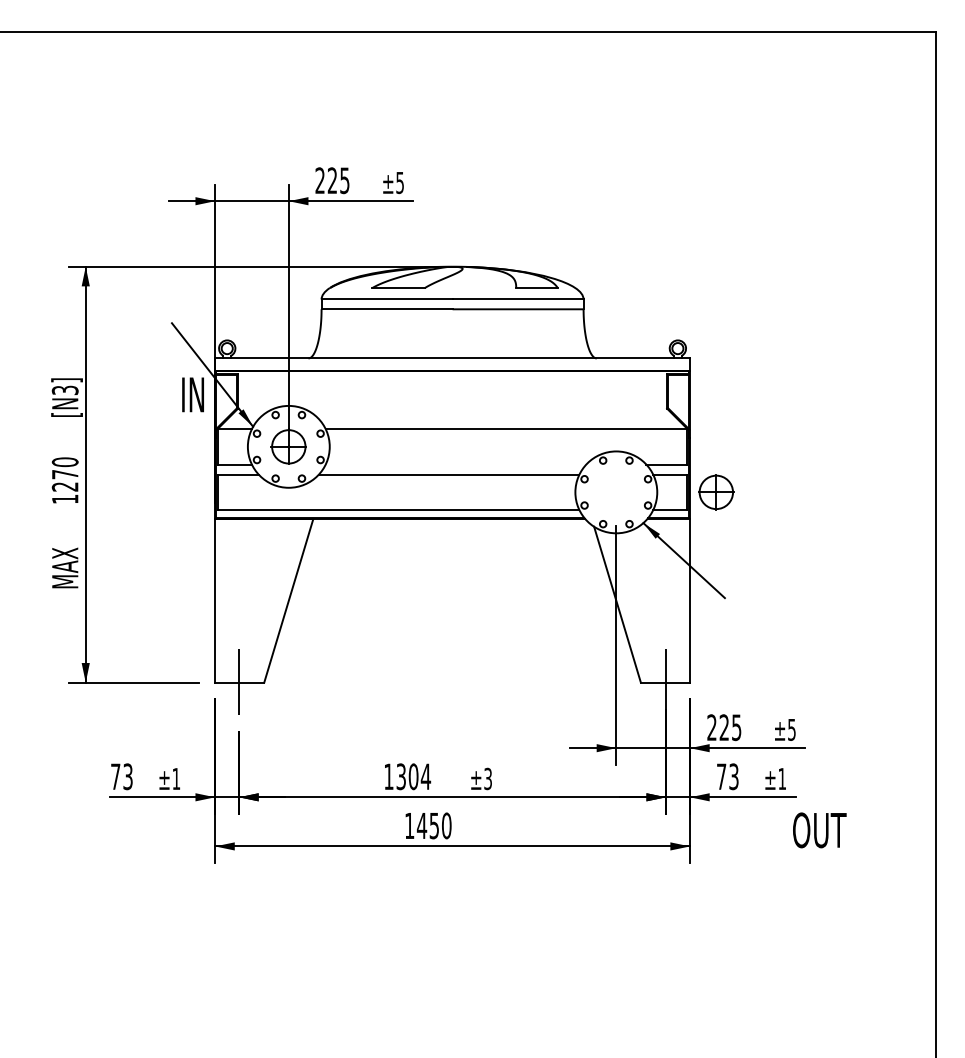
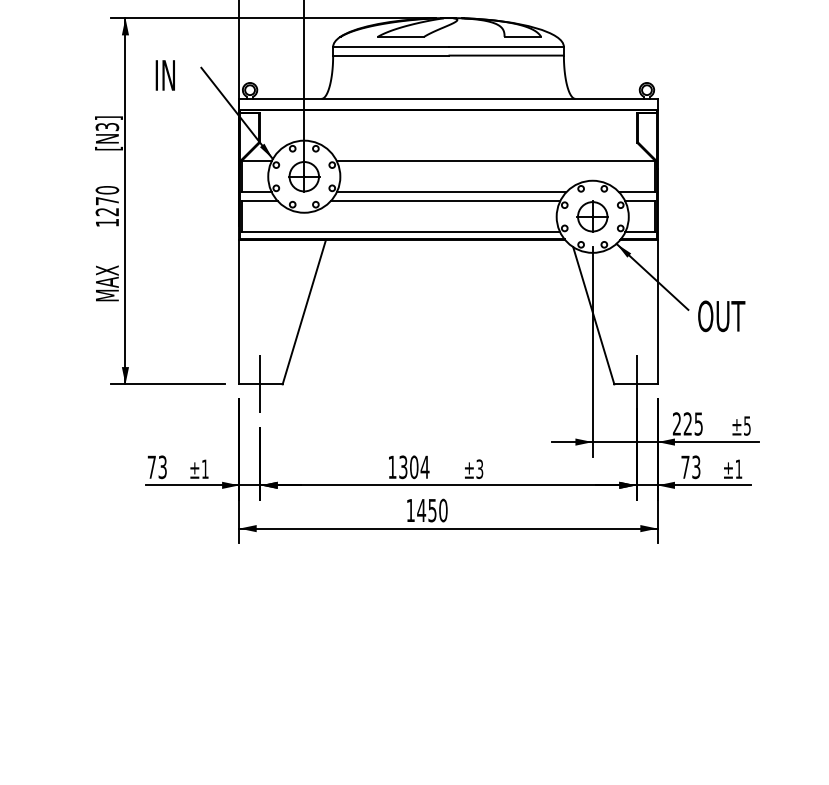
text: (192, 394) -> (164, 75), moved
line: (455, 464) -> (451, 192), added
part: (716, 492) -> (592, 216), moved
text: (819, 830) -> (721, 316), moved

